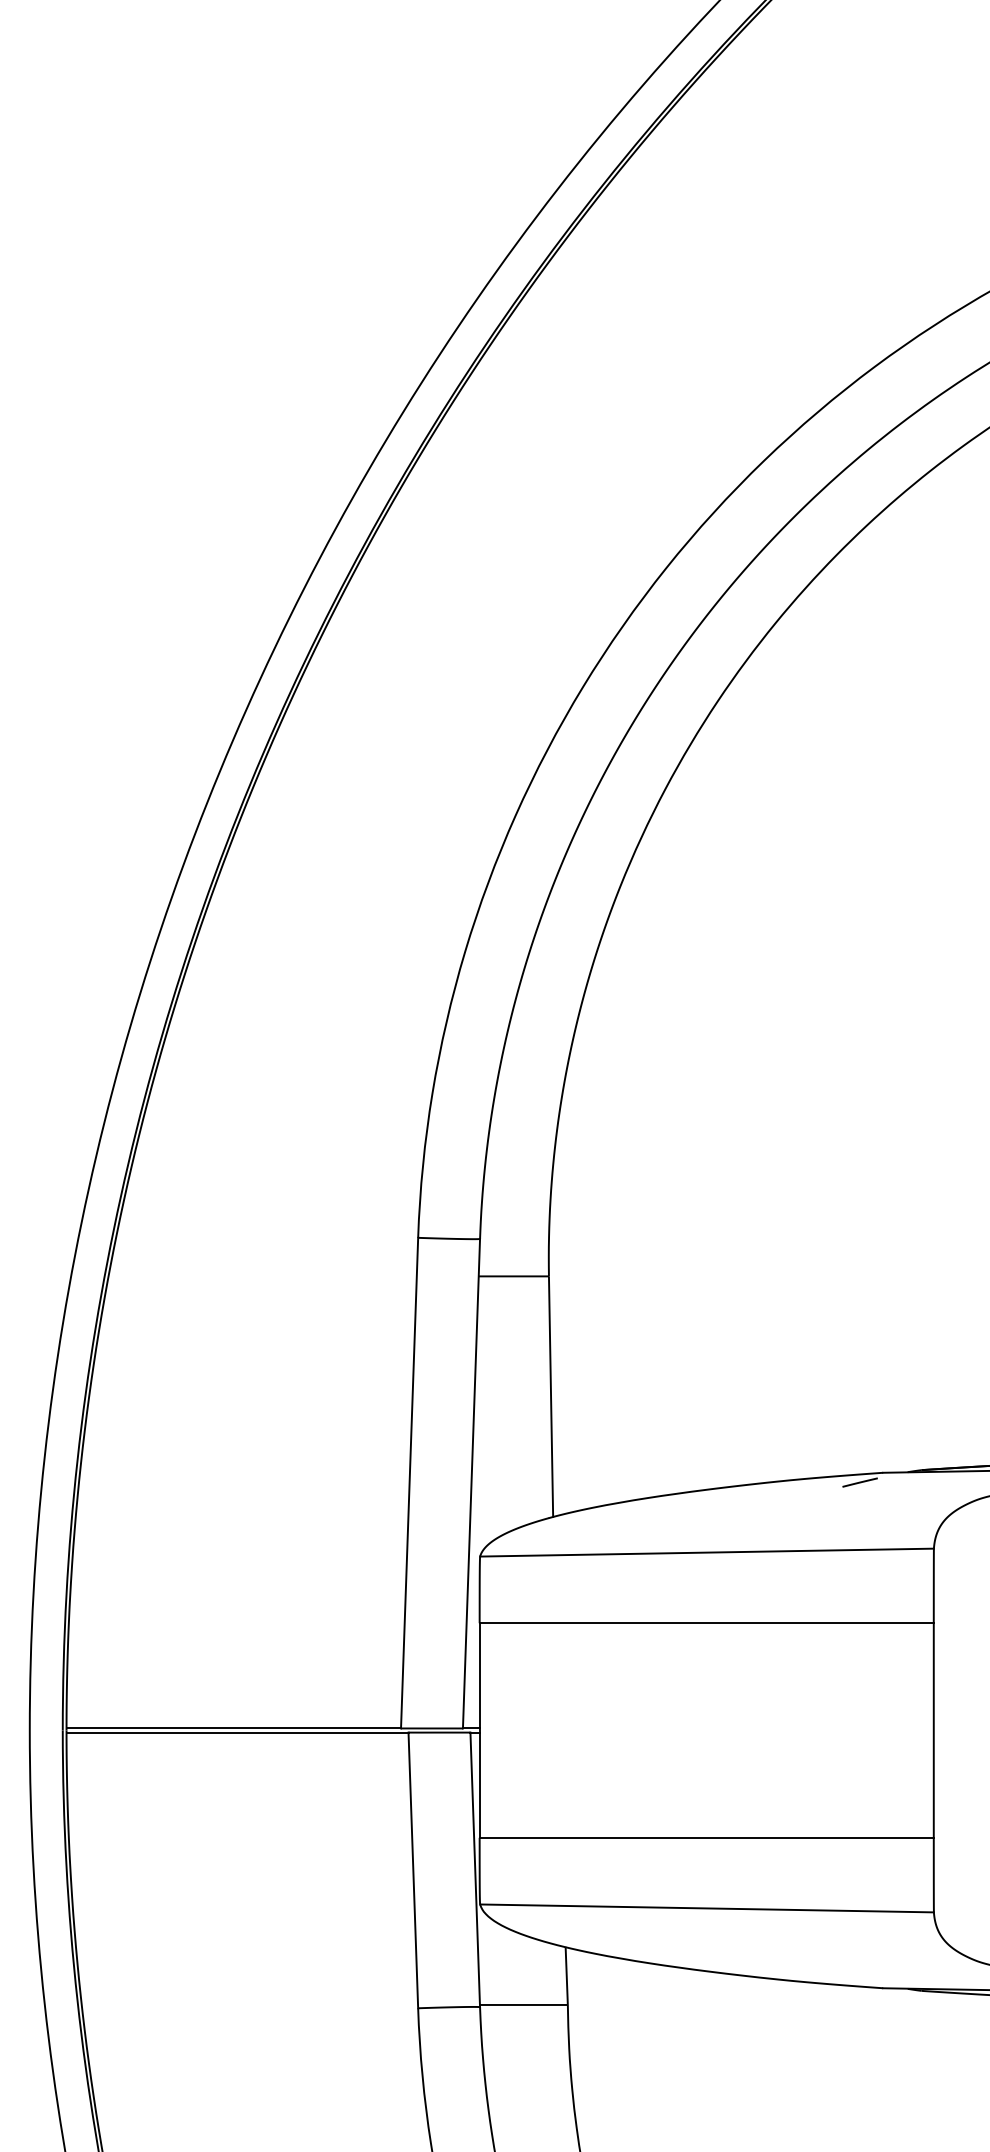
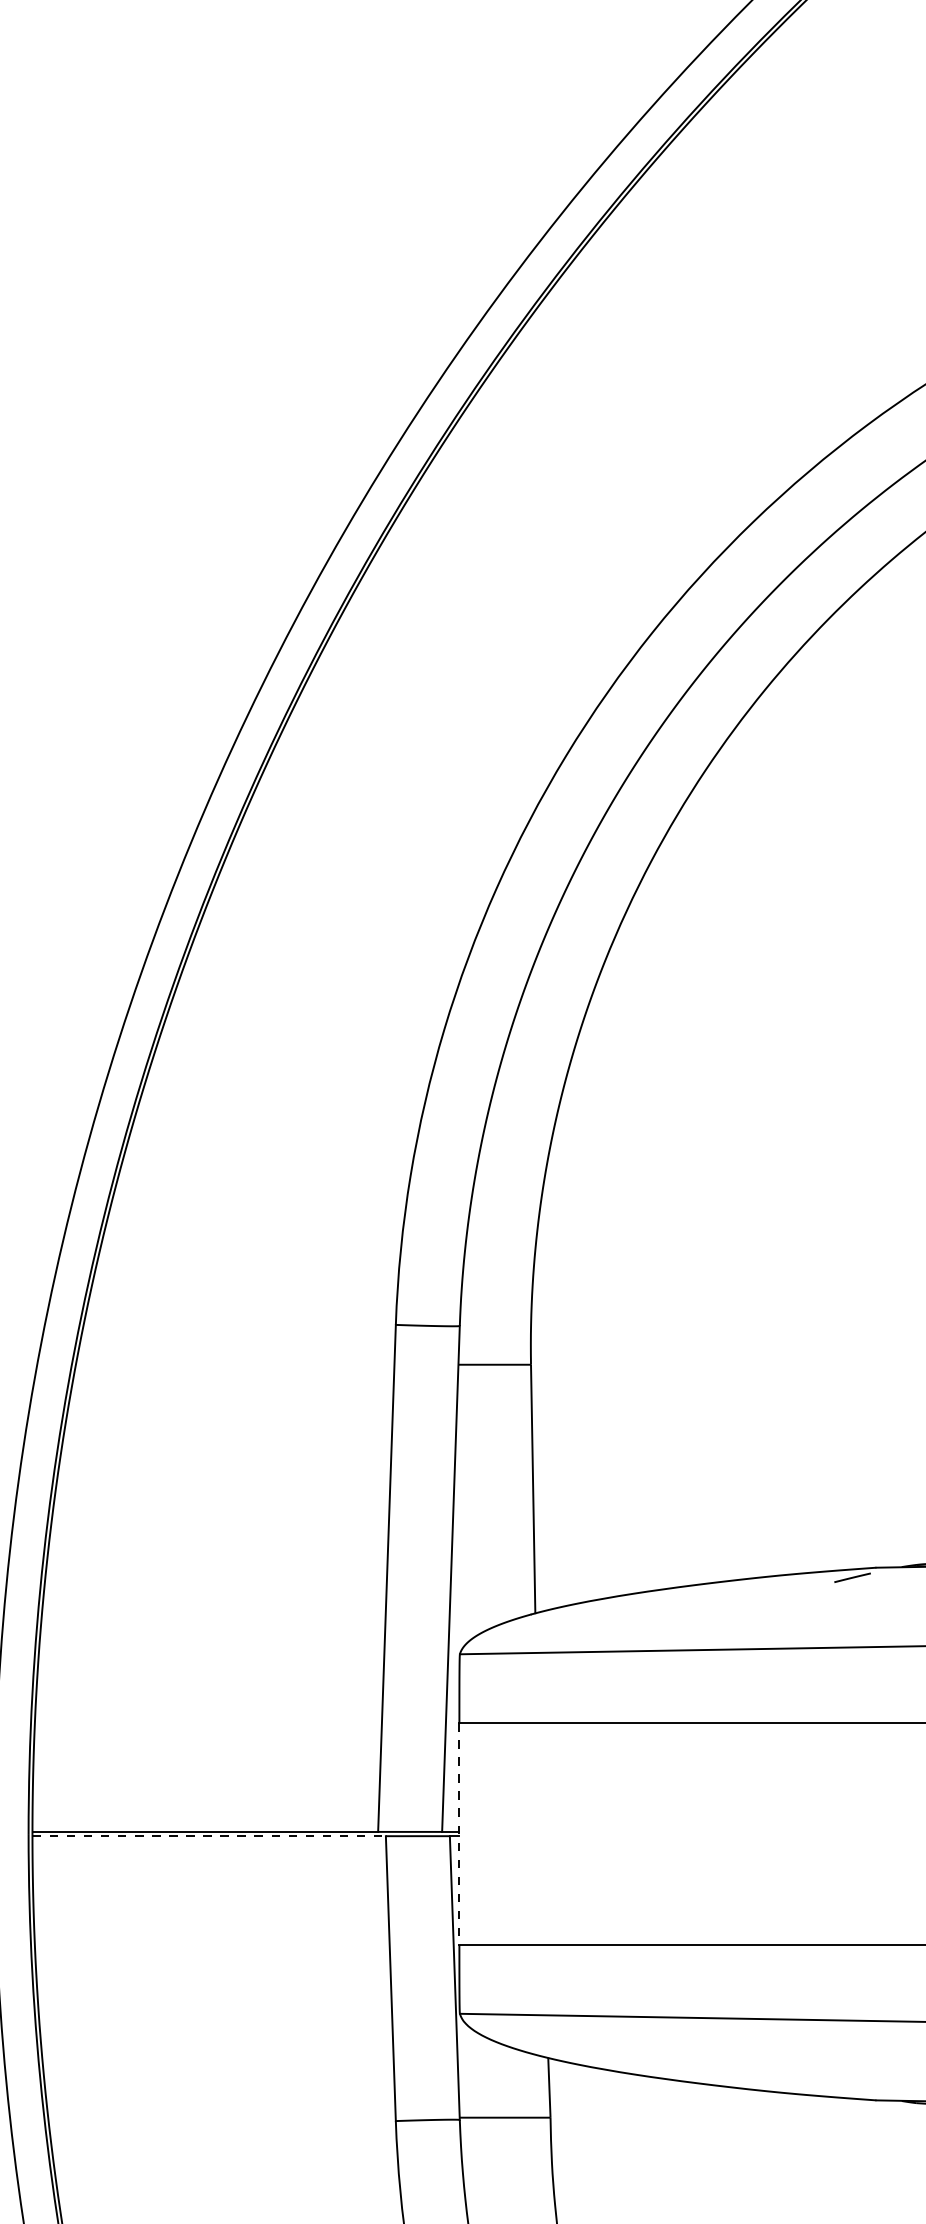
line: (479, 1731) -> (459, 1835), solid -> dashed
line: (237, 1732) -> (209, 1836), solid -> dashed

